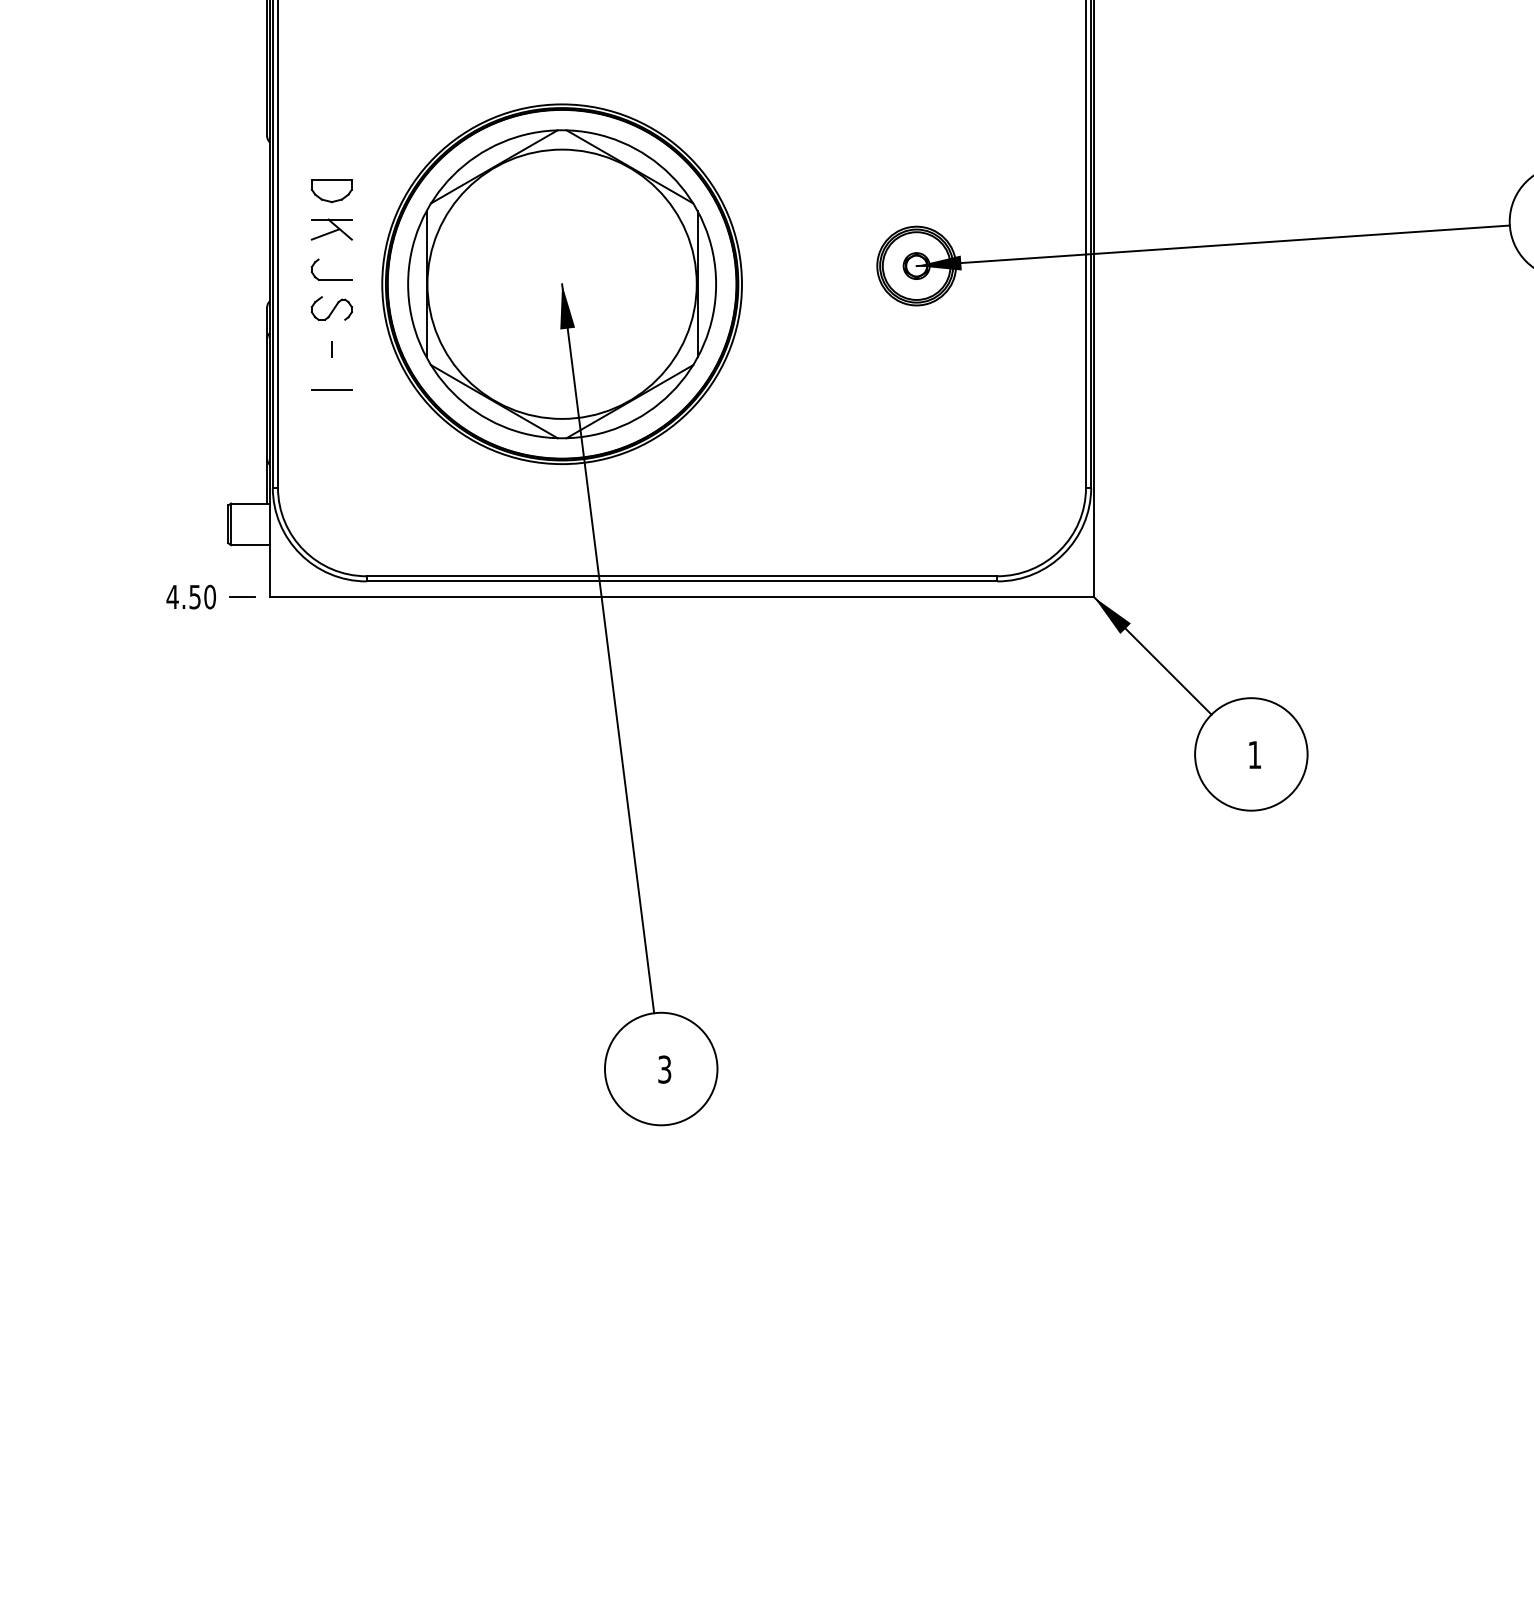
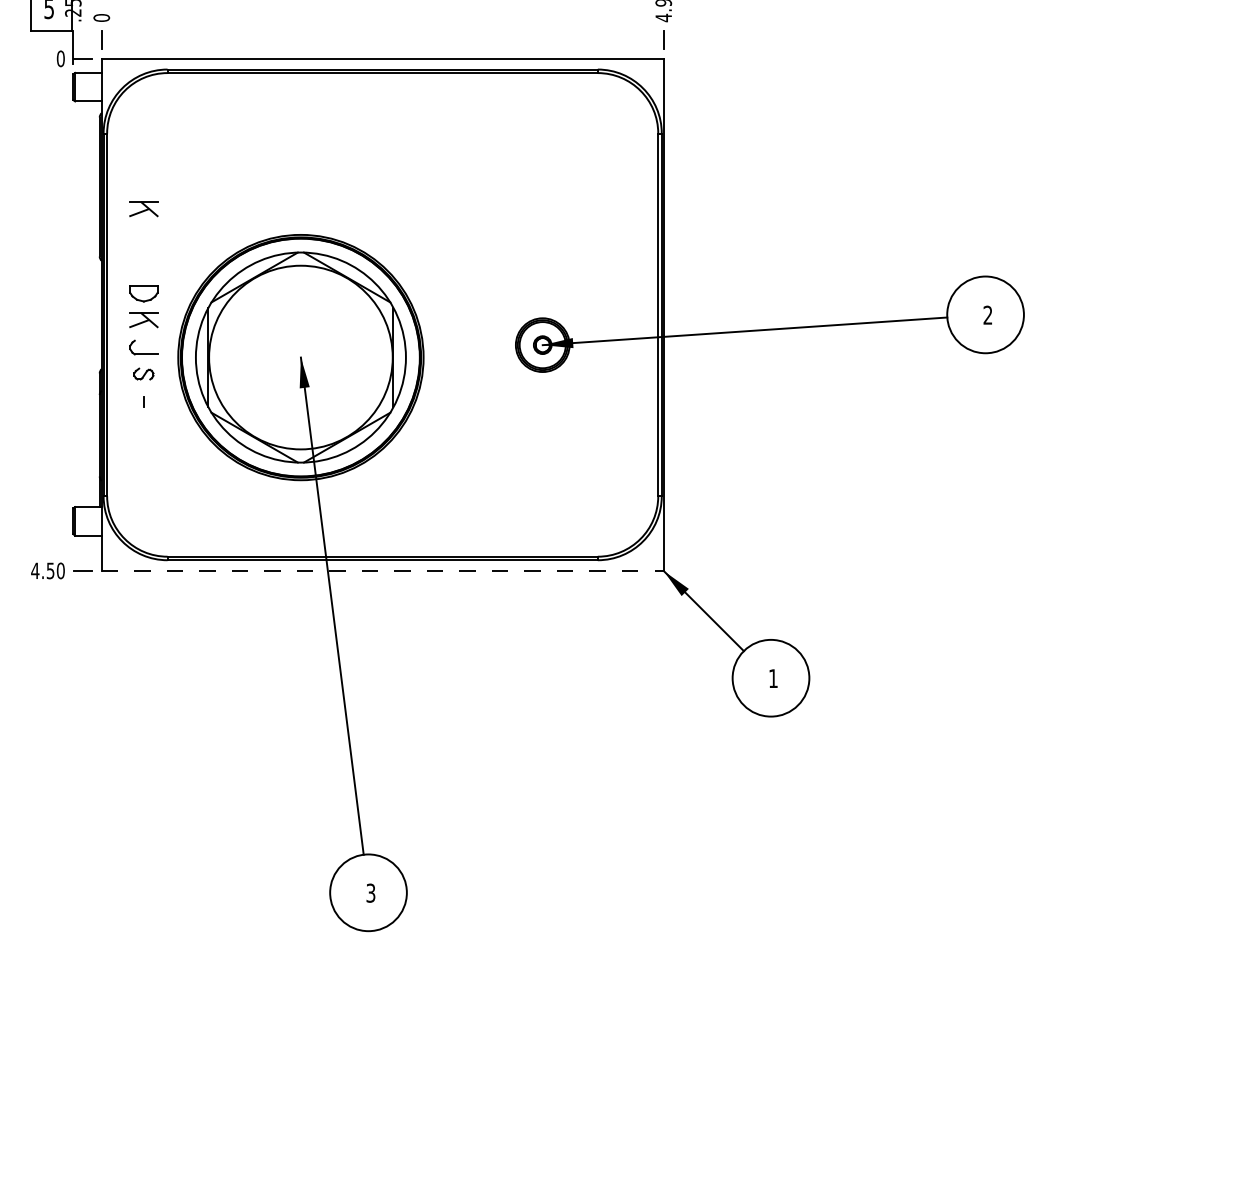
part: (331, 67) -> (143, 209), added
part: (331, 307) -> (143, 373), size x0.7
line: (331, 389) -> (143, 429), removed
line: (681, 596) -> (382, 570), solid -> dashed

